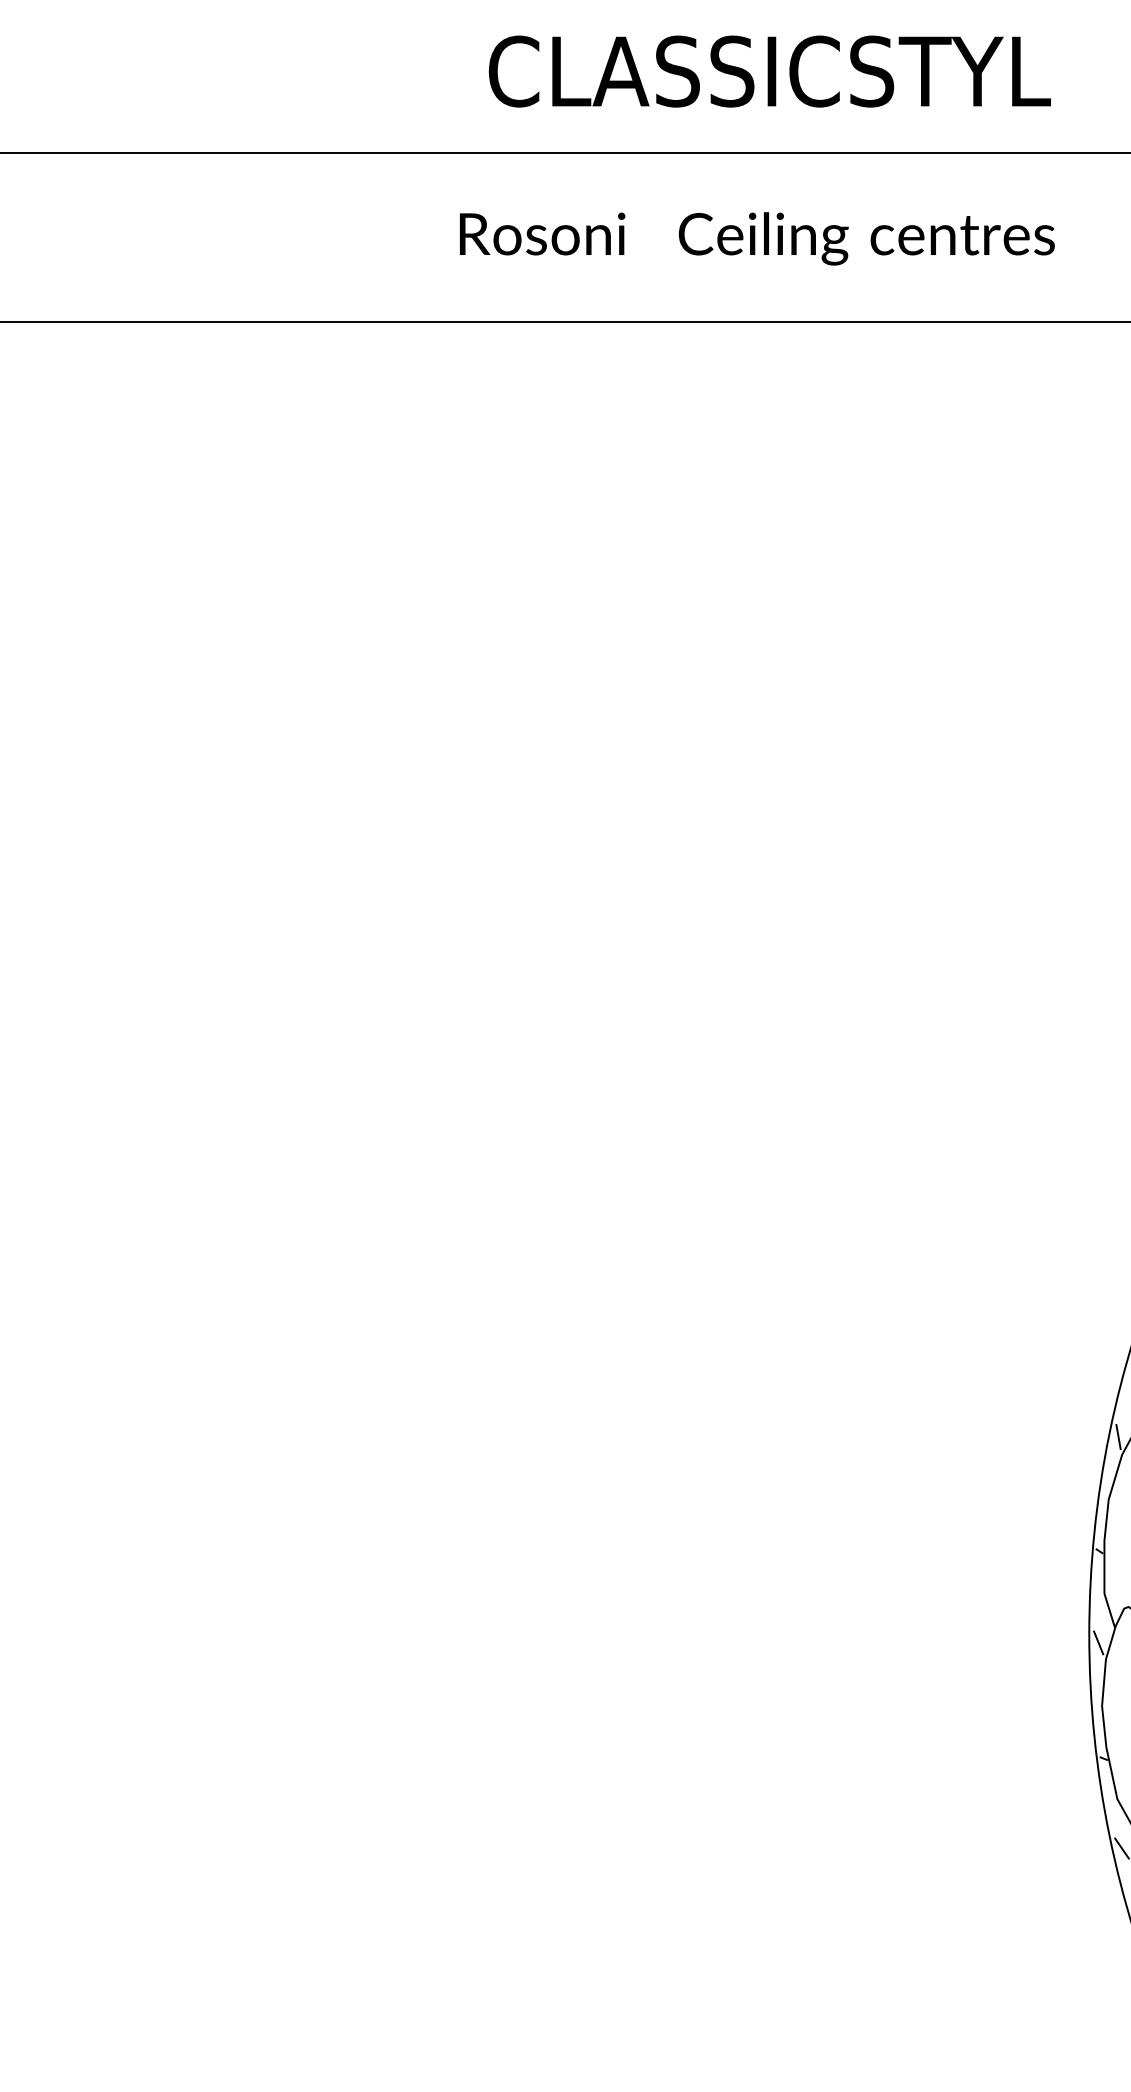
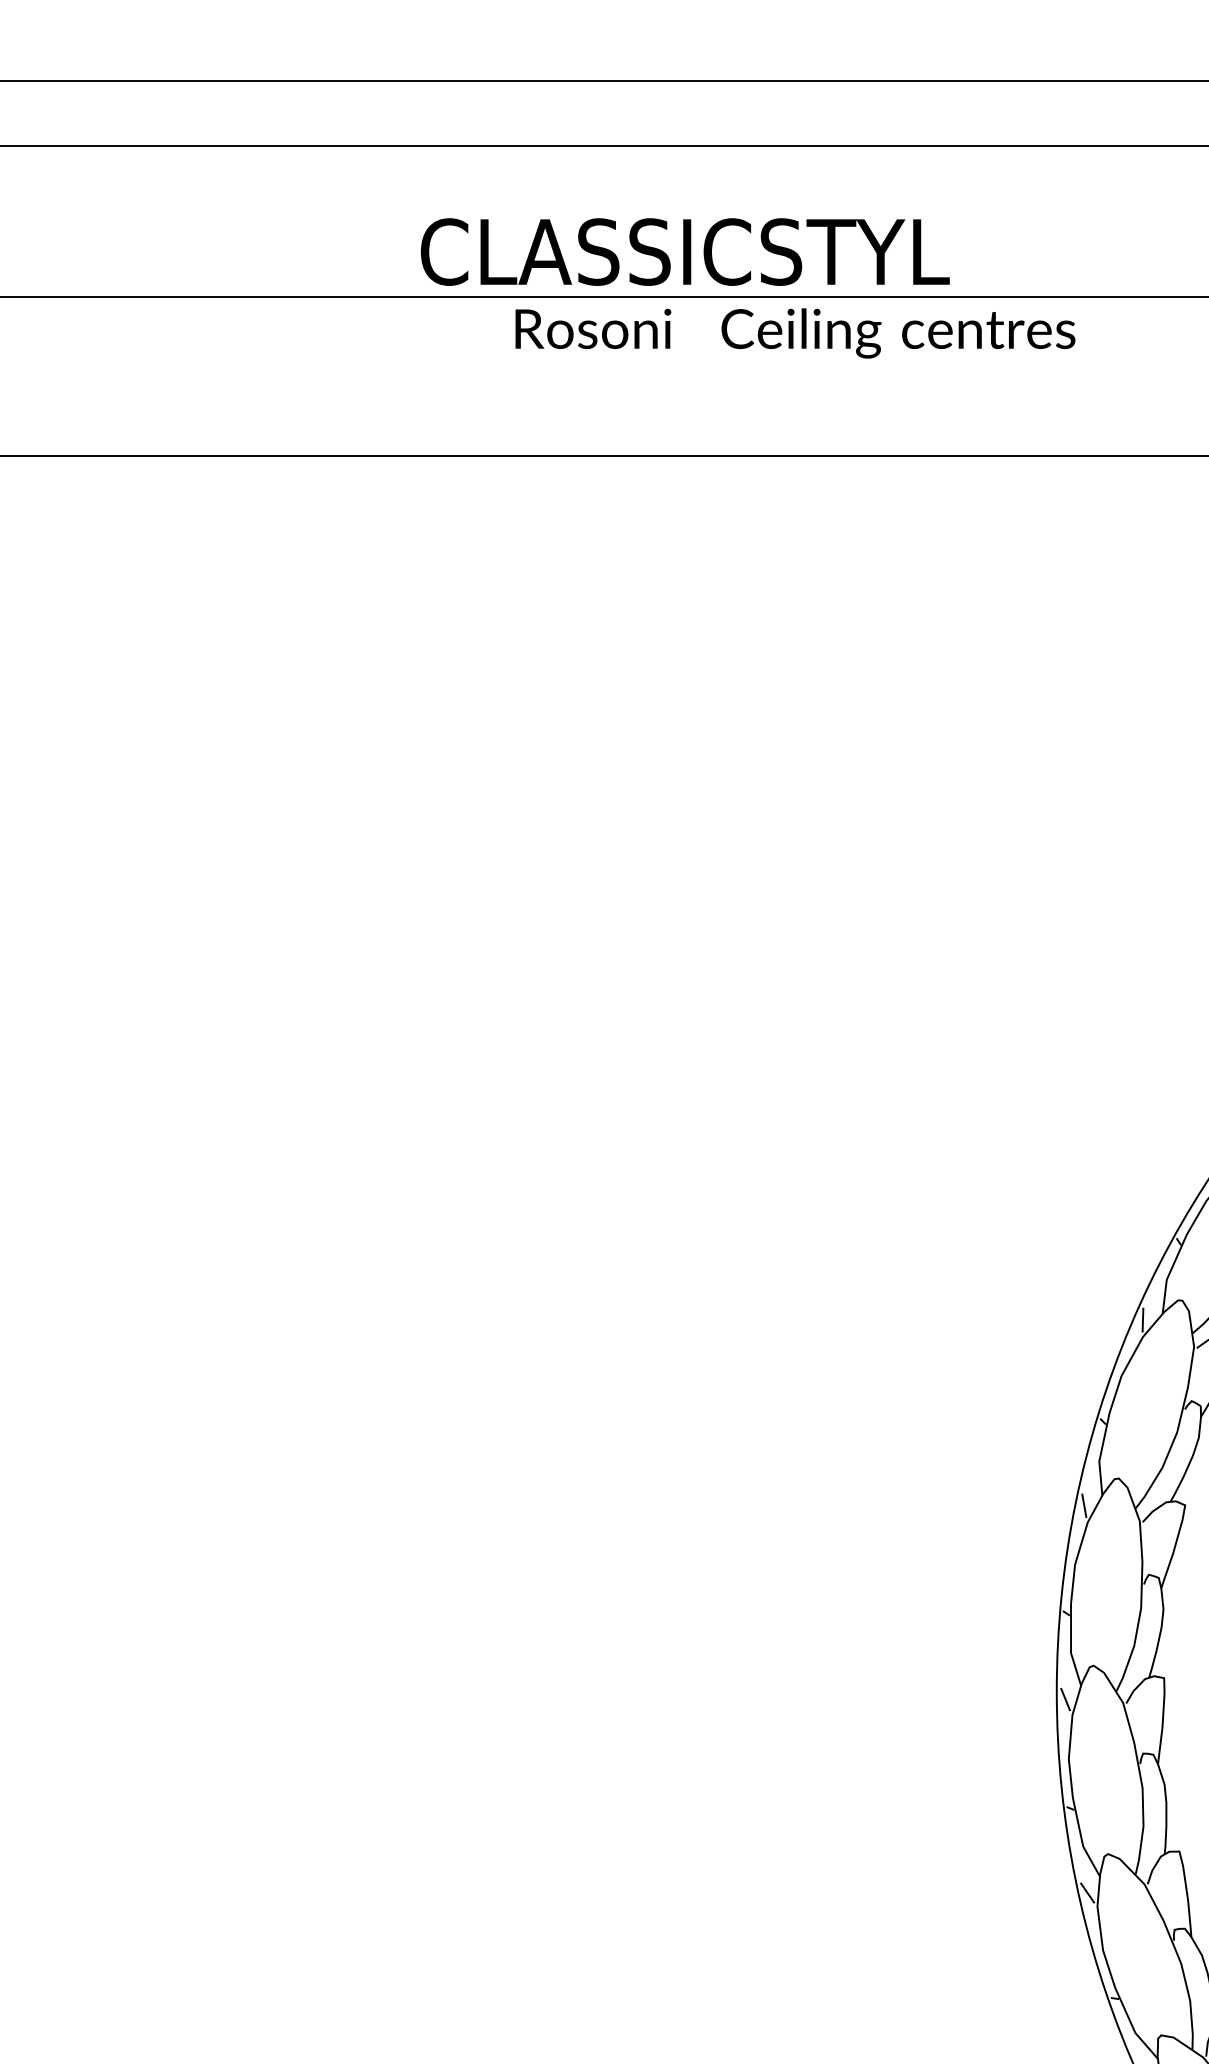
text: (769, 70) -> (684, 251), moved
text: (757, 238) -> (795, 333), moved

